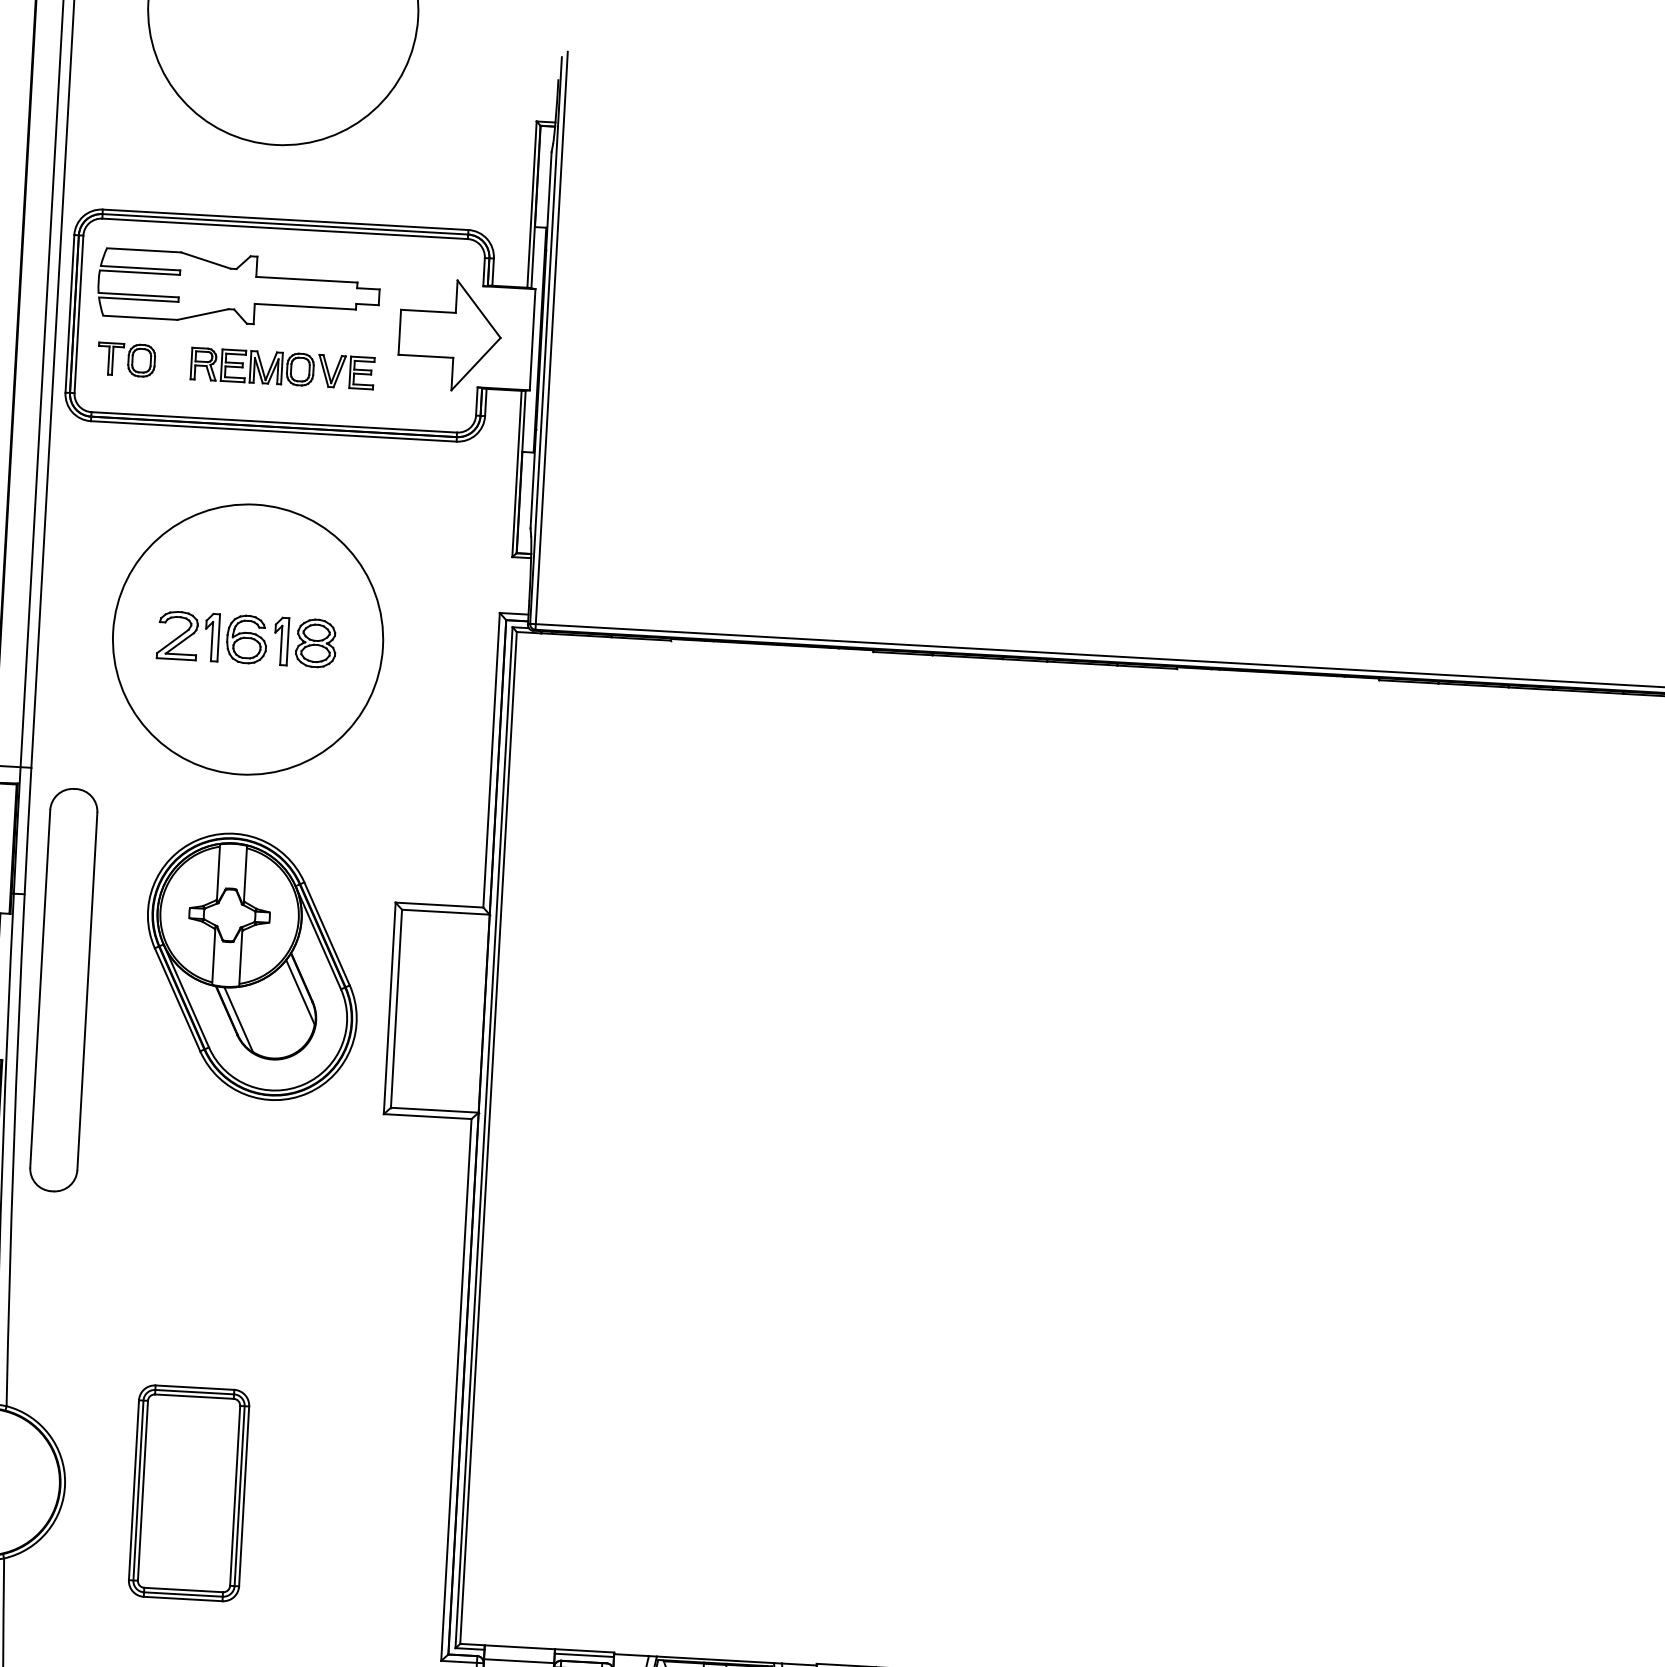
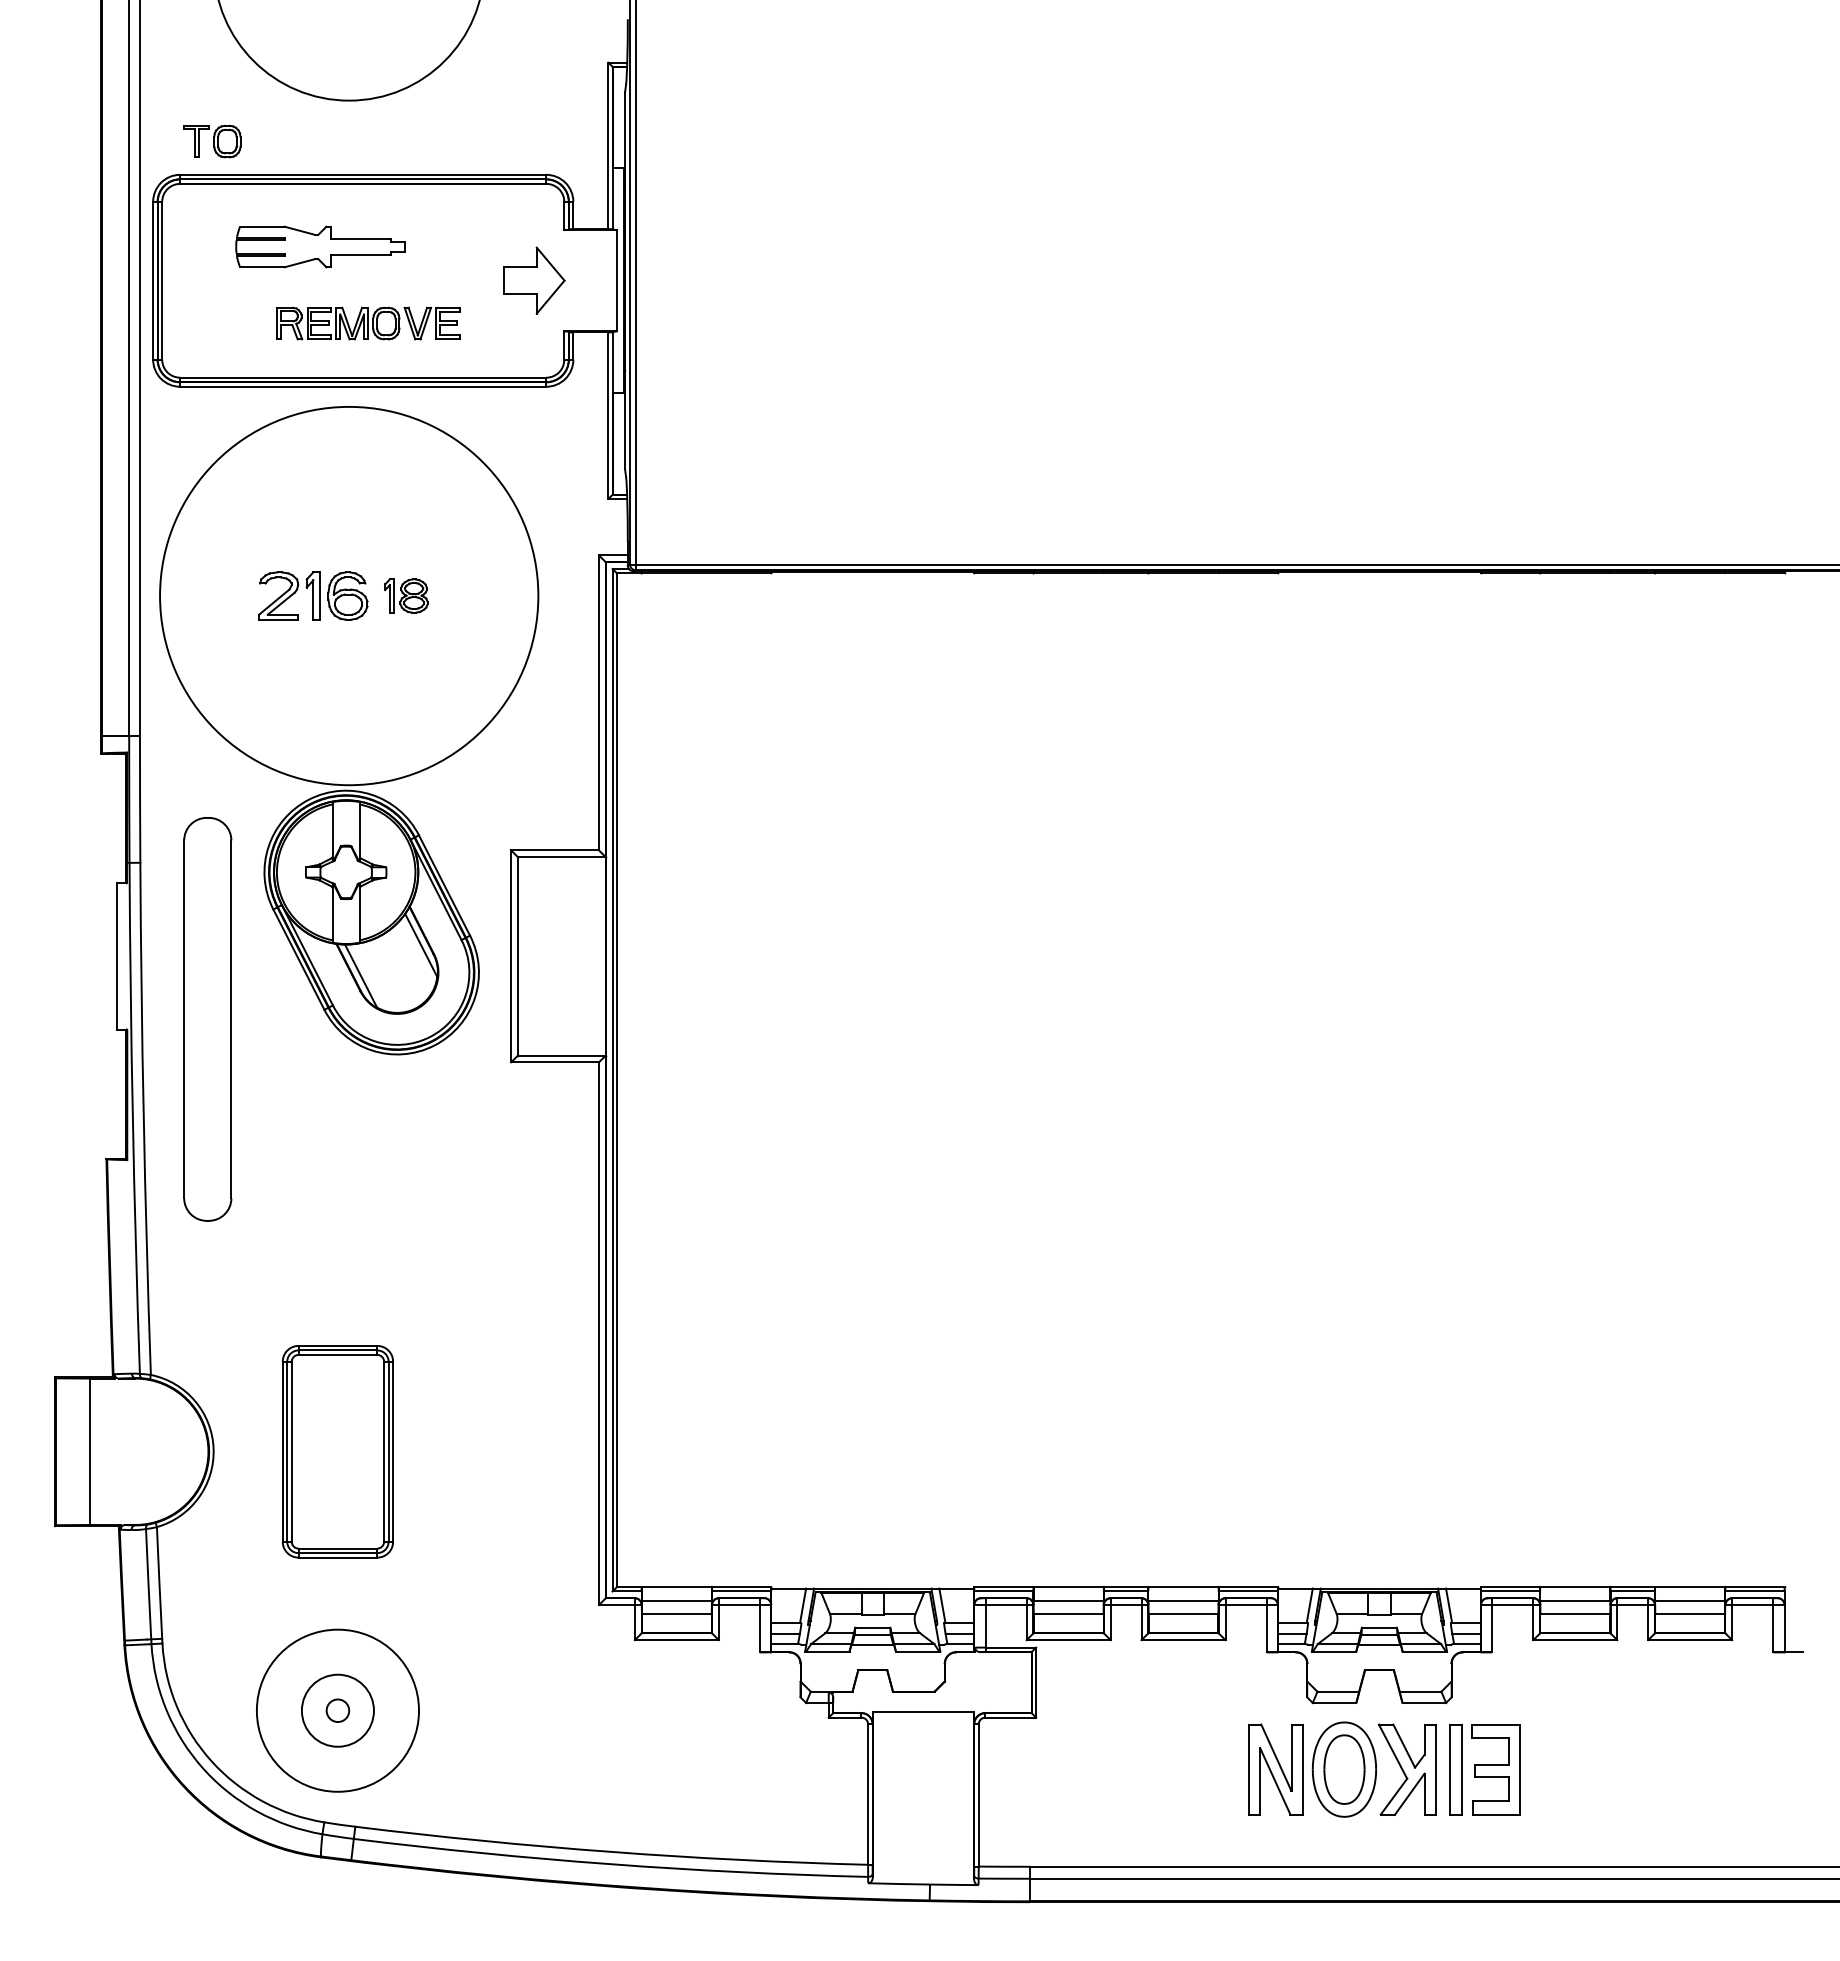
part: (238, 288) -> (320, 246), size x0.6
part: (450, 334) -> (534, 280), size x0.6
part: (126, 359) -> (212, 141), moved
circle: (248, 639) -> (349, 595), size x1.4
part: (305, 642) -> (406, 595), size x0.7
part: (63, 990) -> (207, 1019), moved

